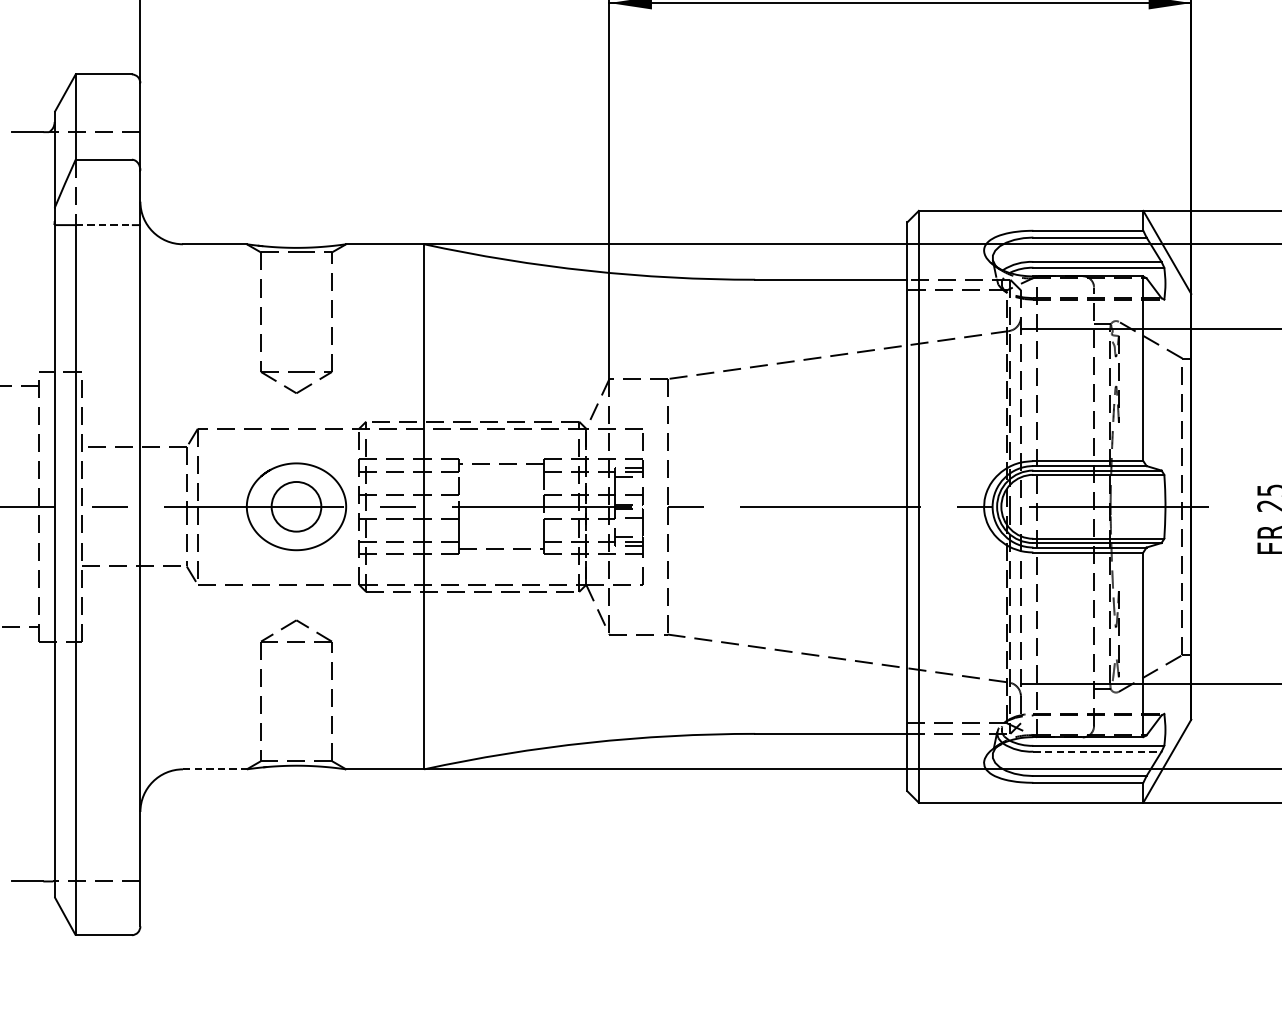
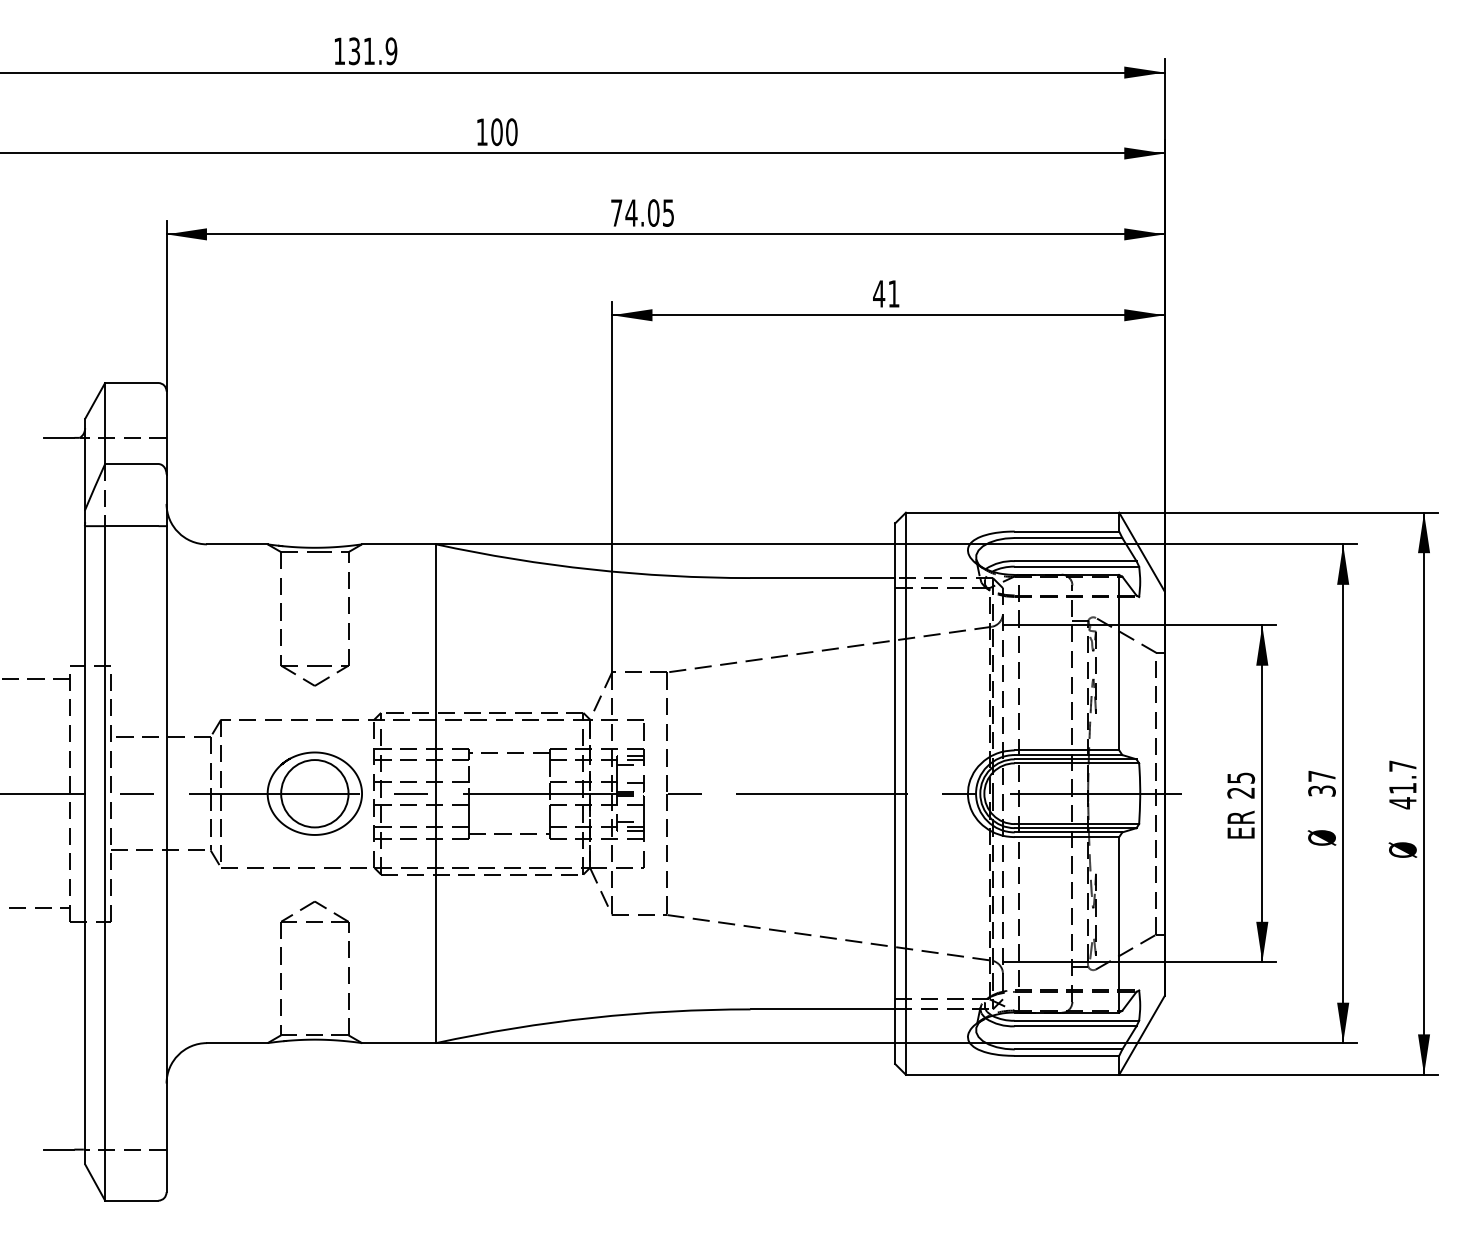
line: (103, 225) -> (131, 526), dashed -> solid
circle: (296, 506) -> (314, 793), size x1.43
line: (1097, 751) -> (1075, 1026), dashed -> solid
line: (215, 769) -> (237, 1043), dashed -> solid

